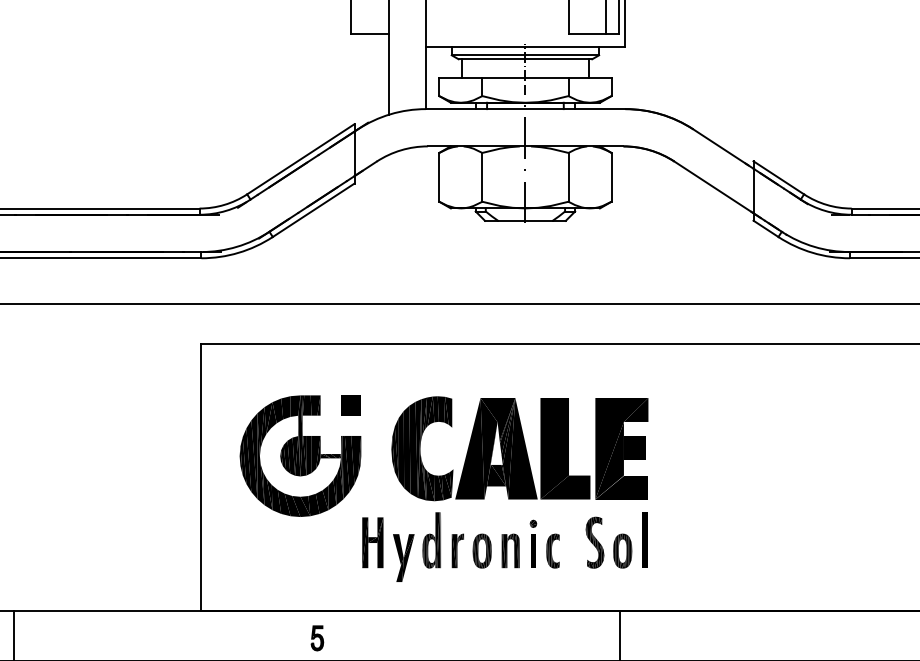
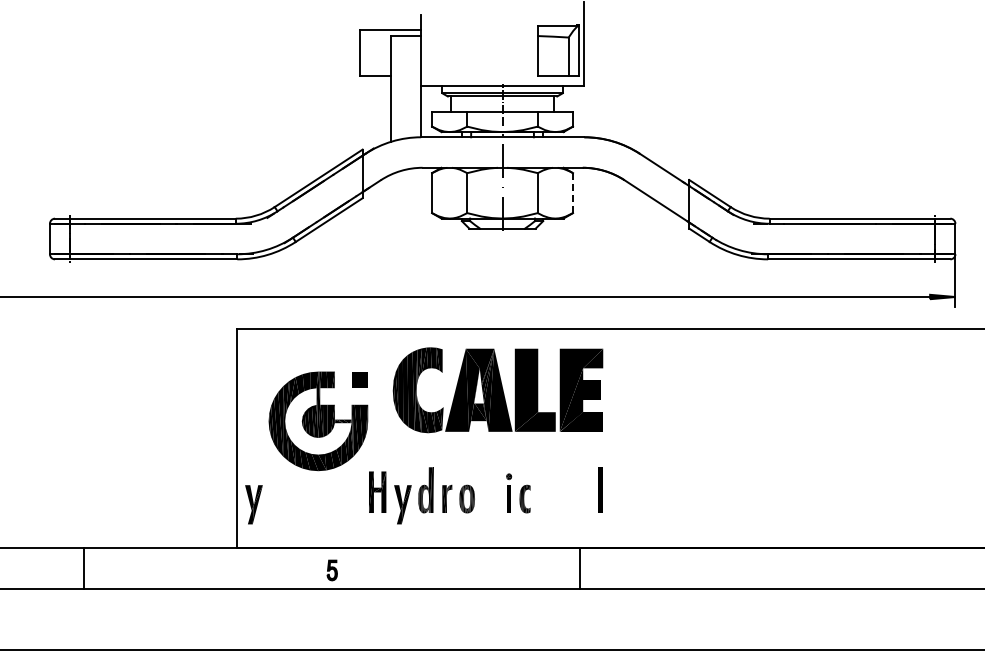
line: (612, 177) -> (573, 193), solid -> dashed
part: (519, 449) -> (497, 390), moved
part: (608, 543) -> (570, 492), removed
part: (510, 550) -> (490, 498), removed
part: (221, 557) -> (253, 504), added

